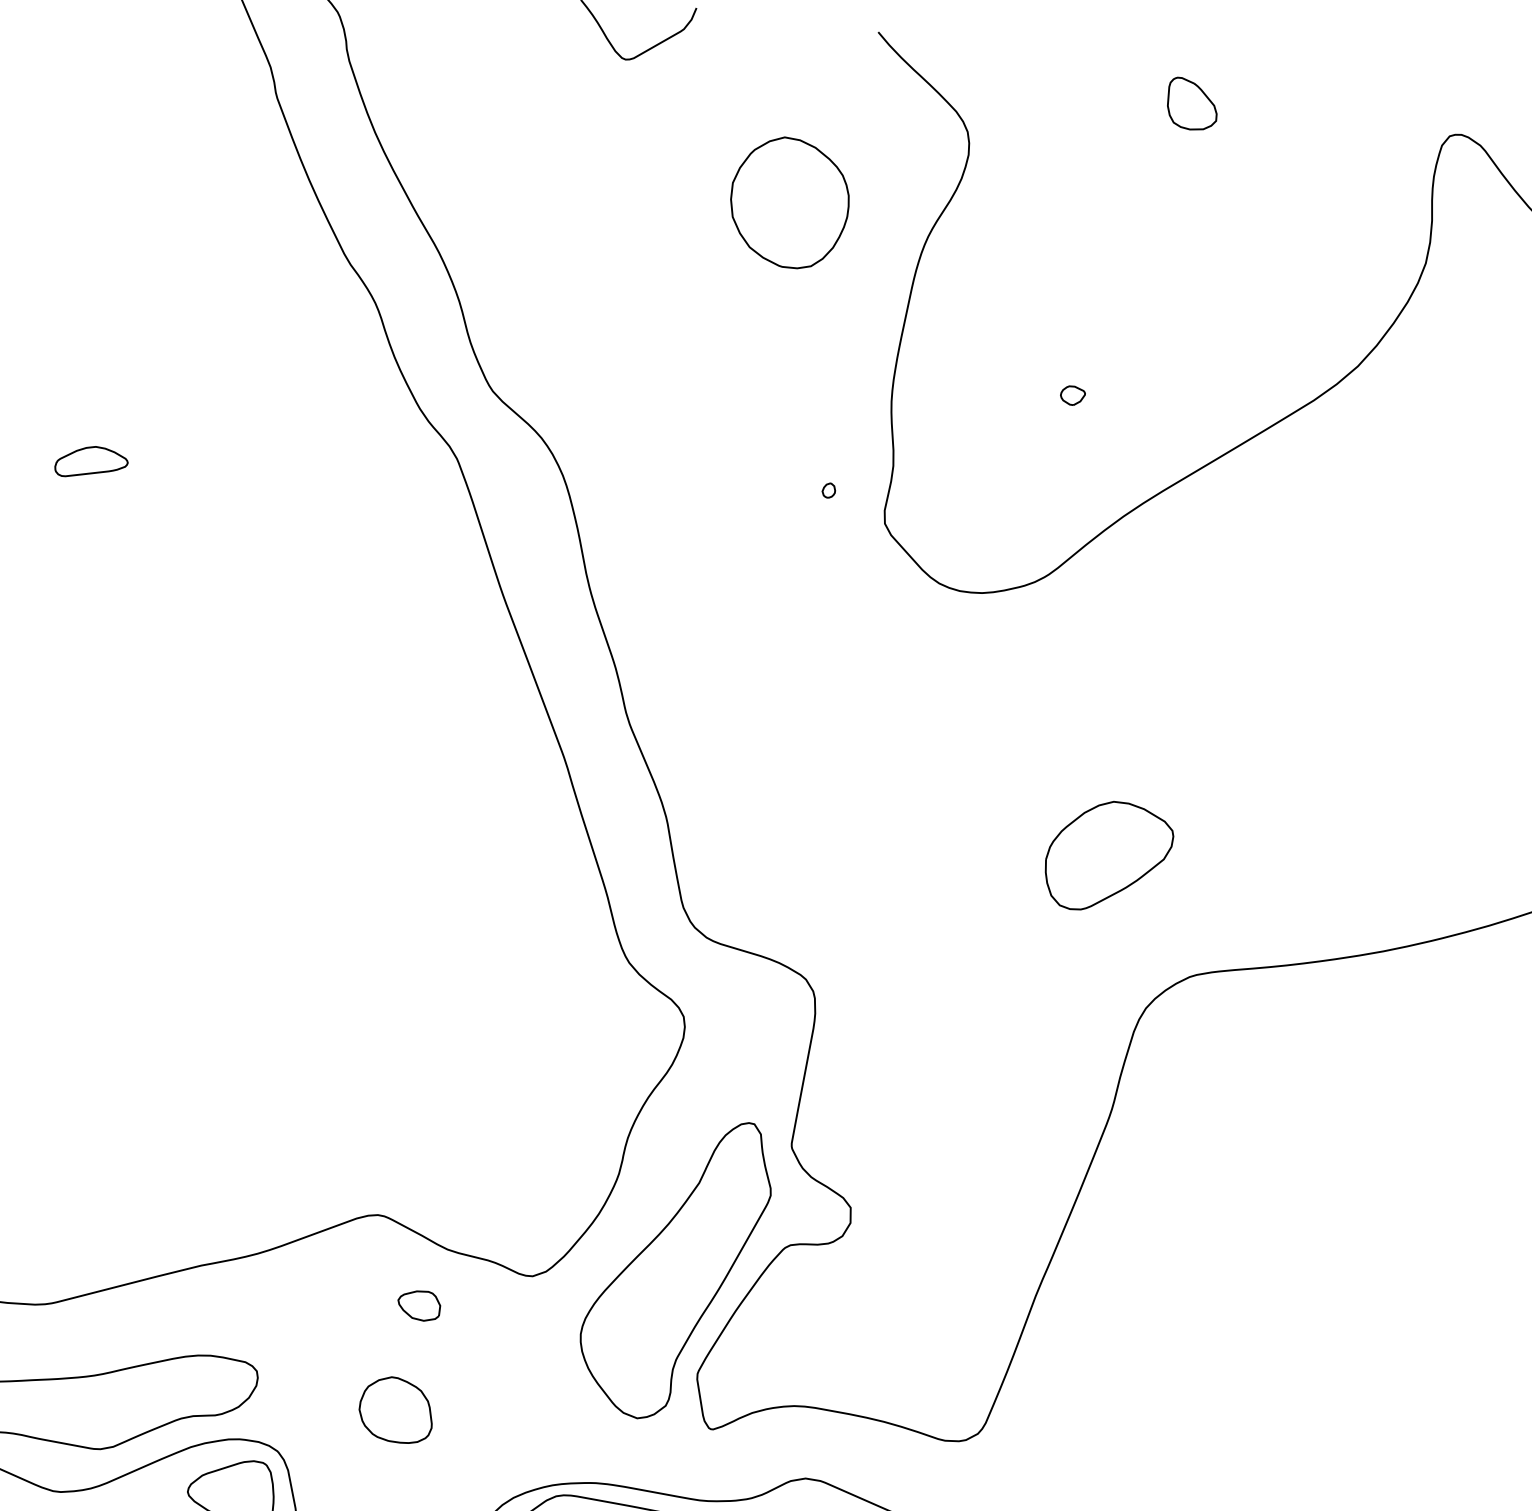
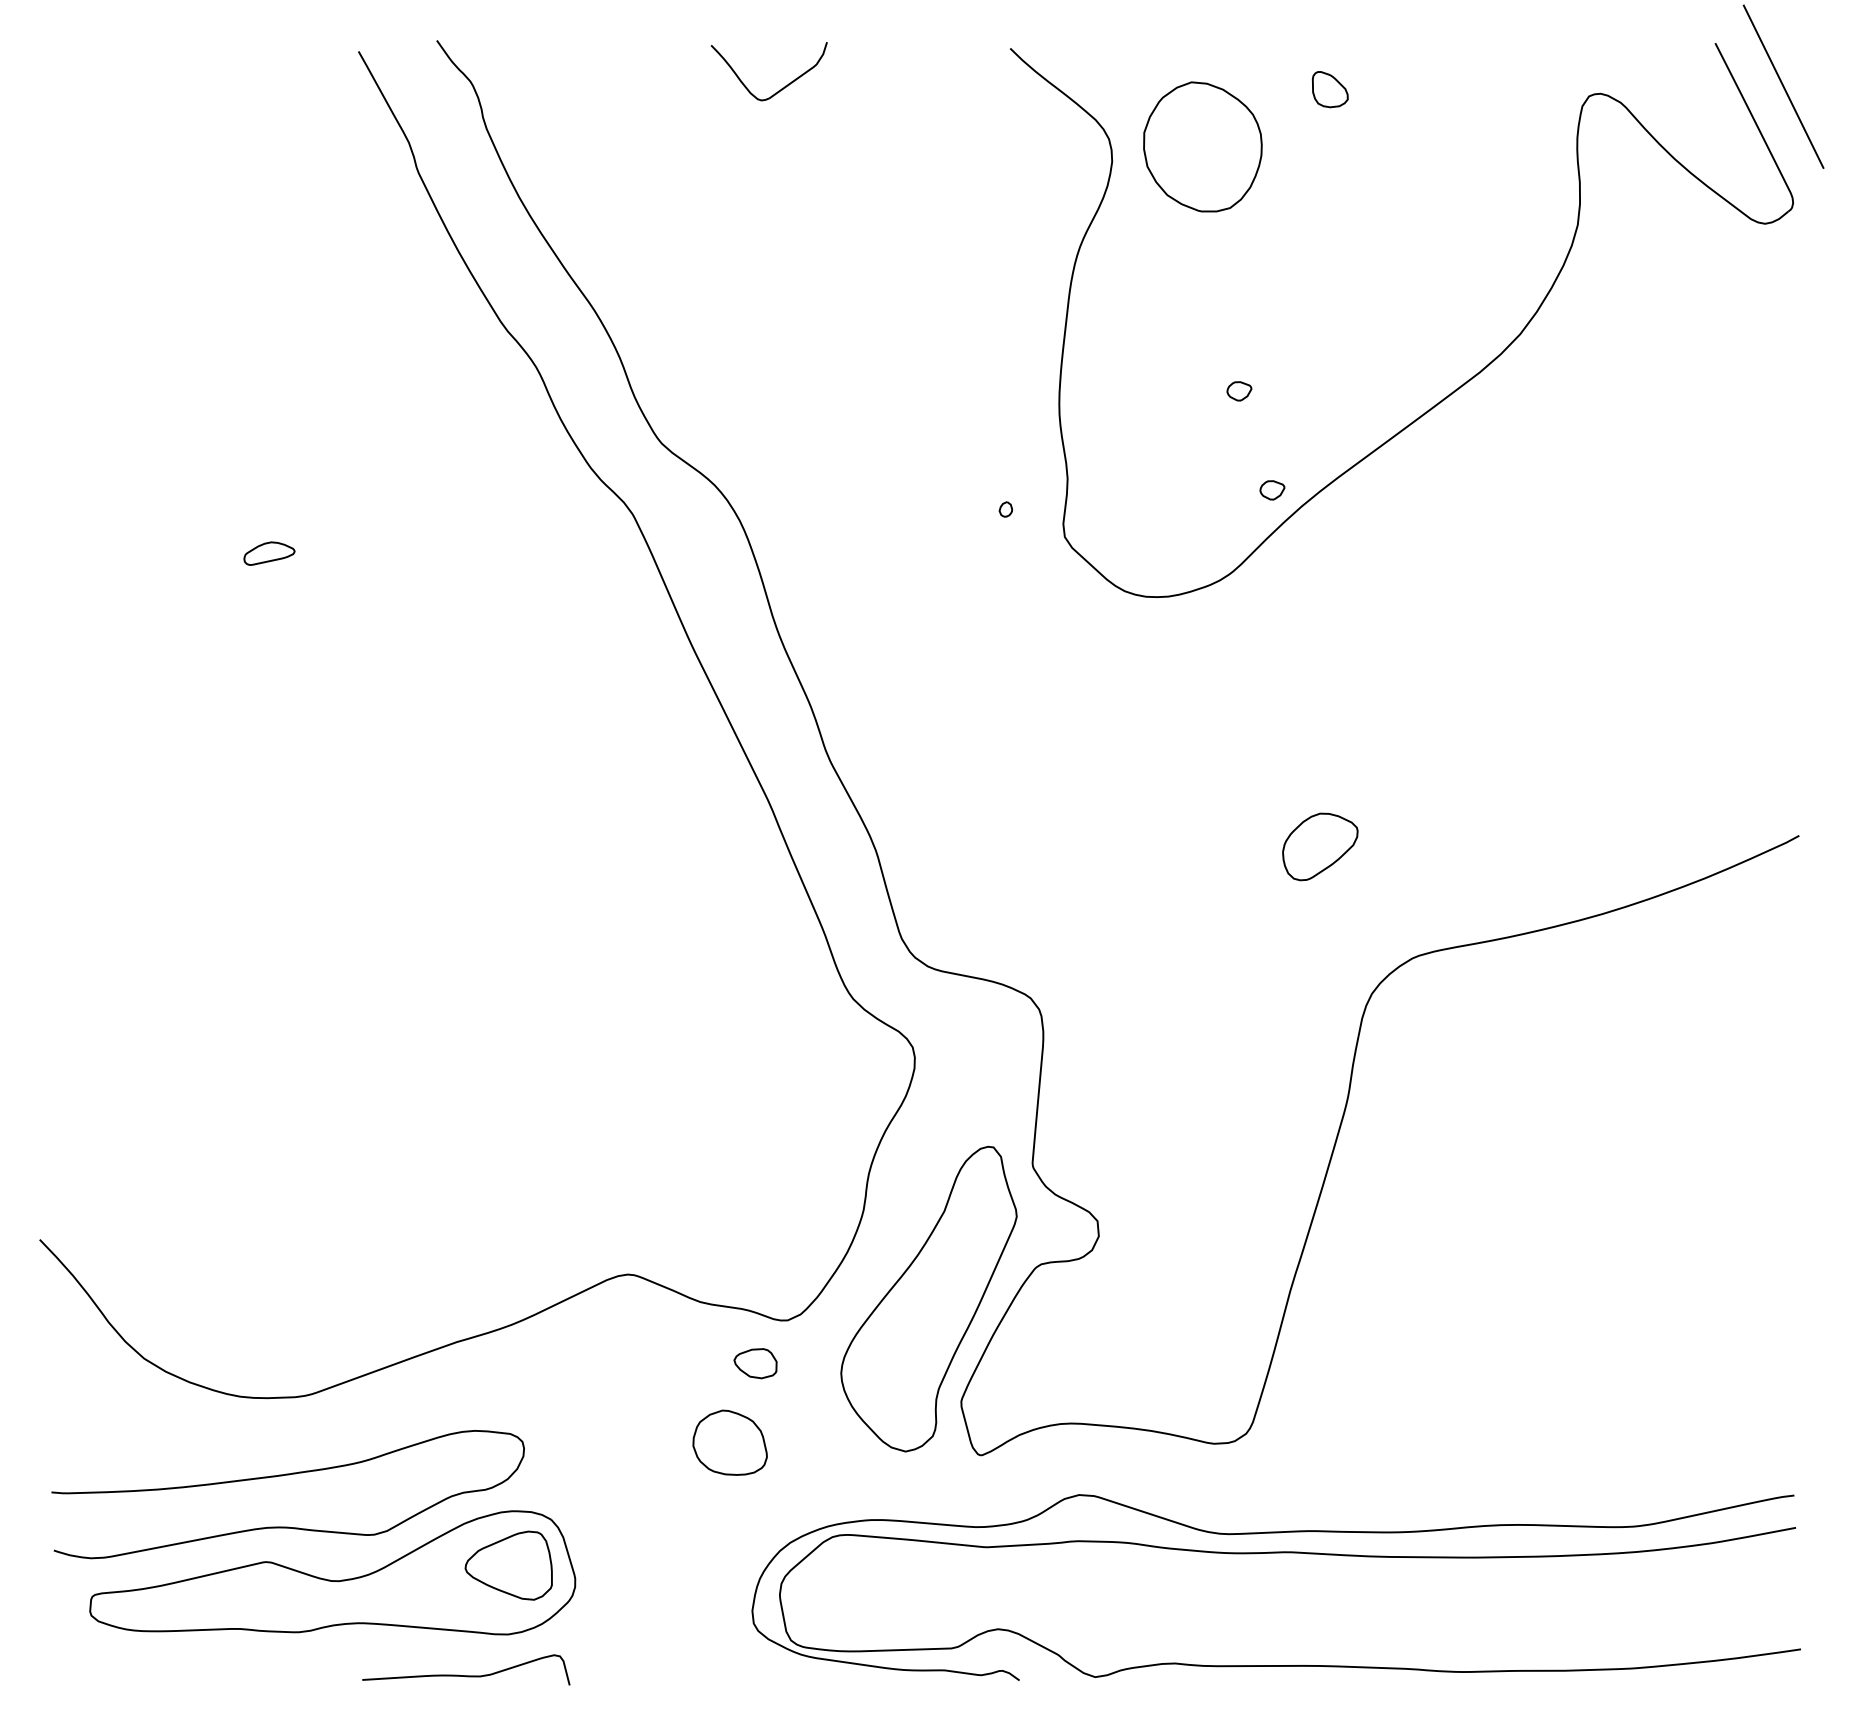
part: (1192, 104) -> (1330, 89), size x0.7
part: (789, 202) -> (1202, 146), moved
part: (91, 462) -> (269, 553), size x0.7
part: (1096, 497) -> (1272, 490), added
part: (1109, 856) -> (1320, 846), size x0.6
part: (419, 1305) -> (755, 1363), moved
part: (395, 1409) -> (729, 1442), moved

